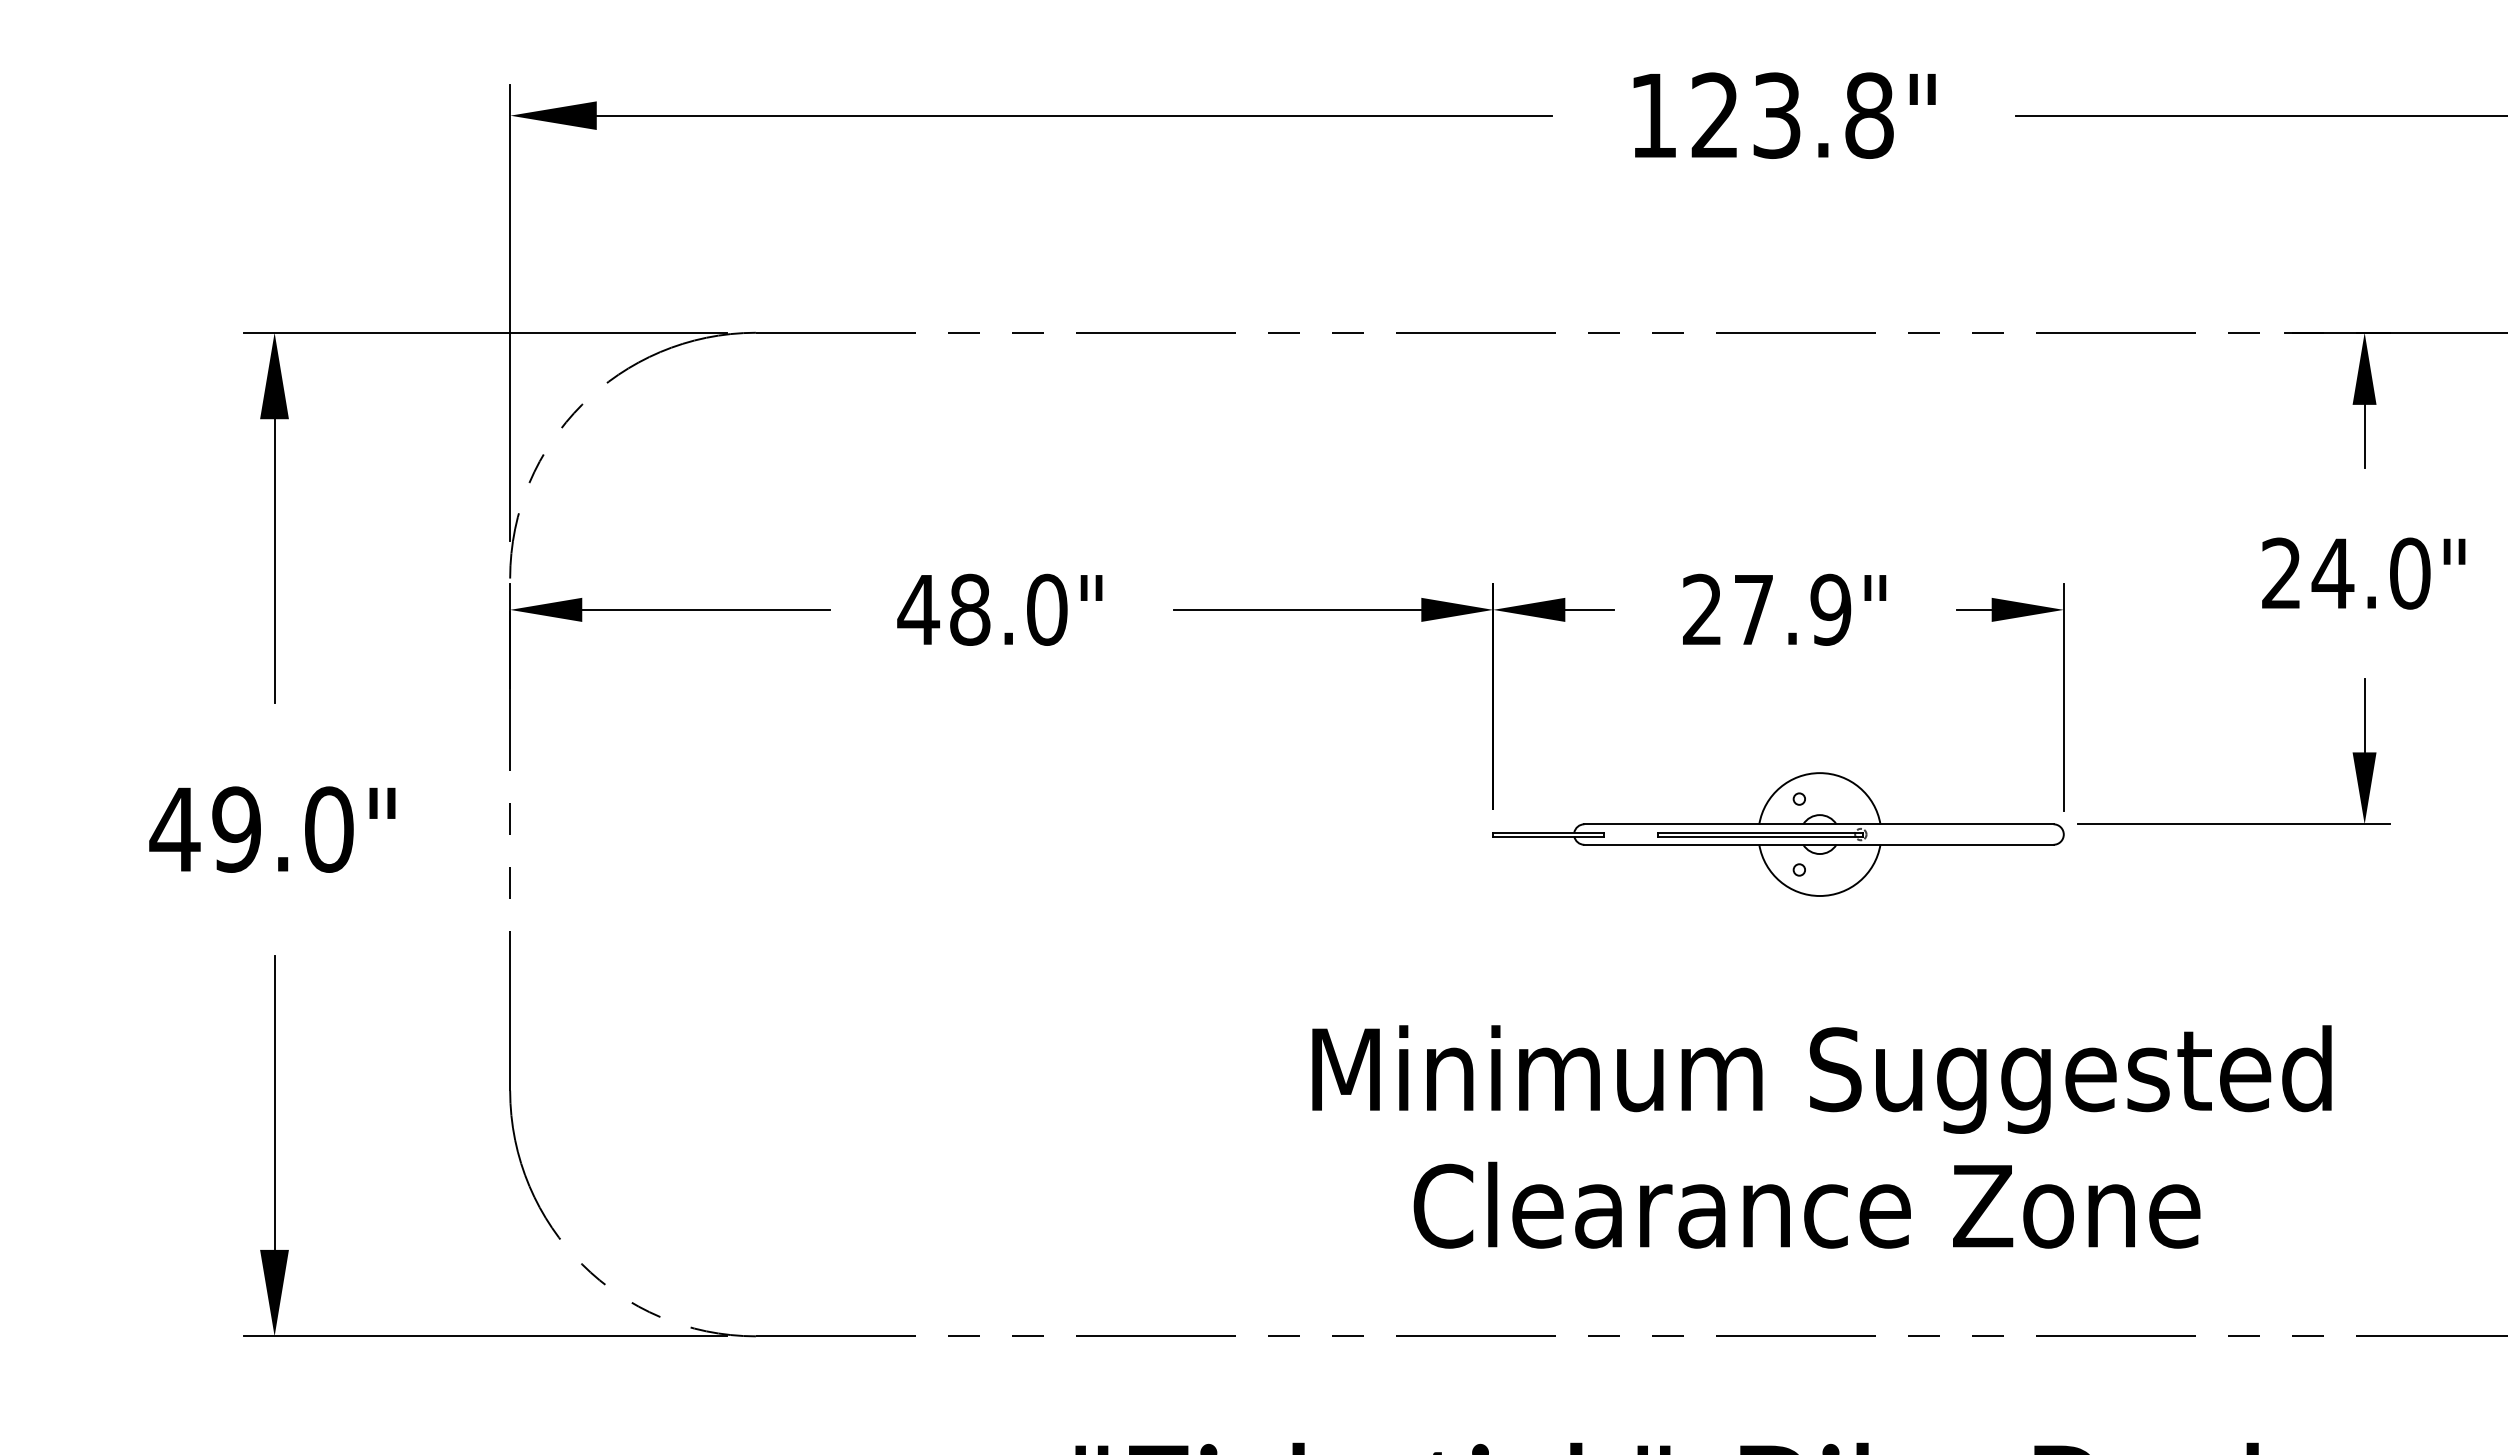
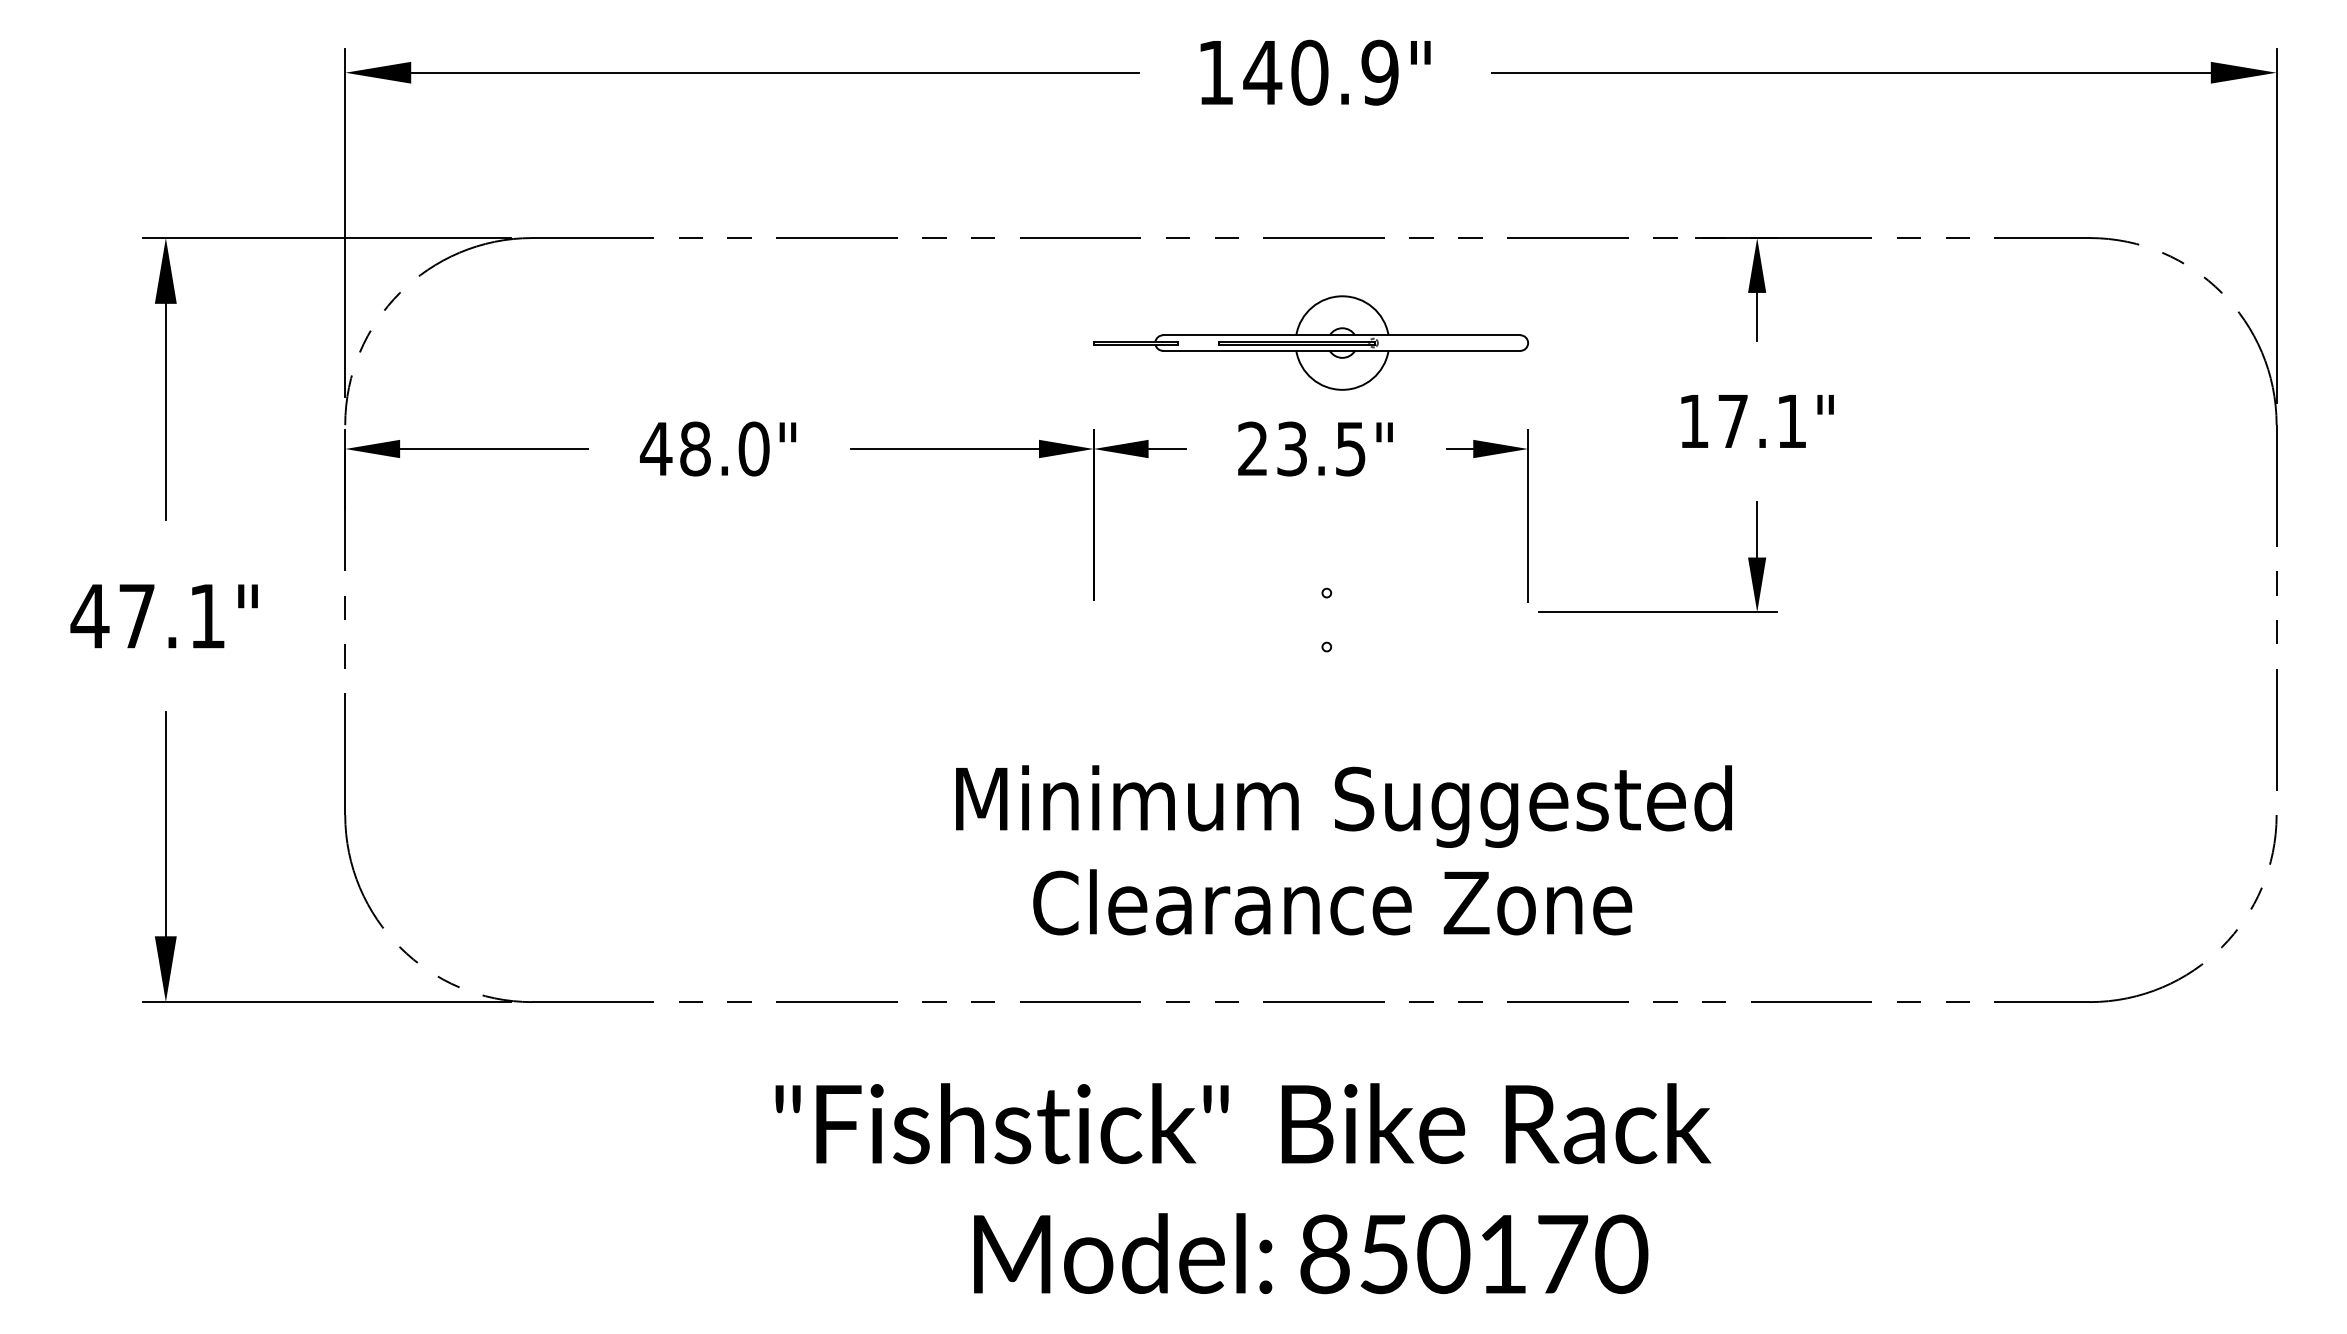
text: (1791, 115) -> (1320, 72), 123.8" -> 140.9"
text: (2346, 573) -> (1743, 421), 24.0" -> 17.1"
text: (1792, 609) -> (1321, 448), 27.9" -> 23.5"
text: (283, 829) -> (172, 616), 49.0" -> 47.1"
part: (1777, 833) -> (1310, 342), moved

